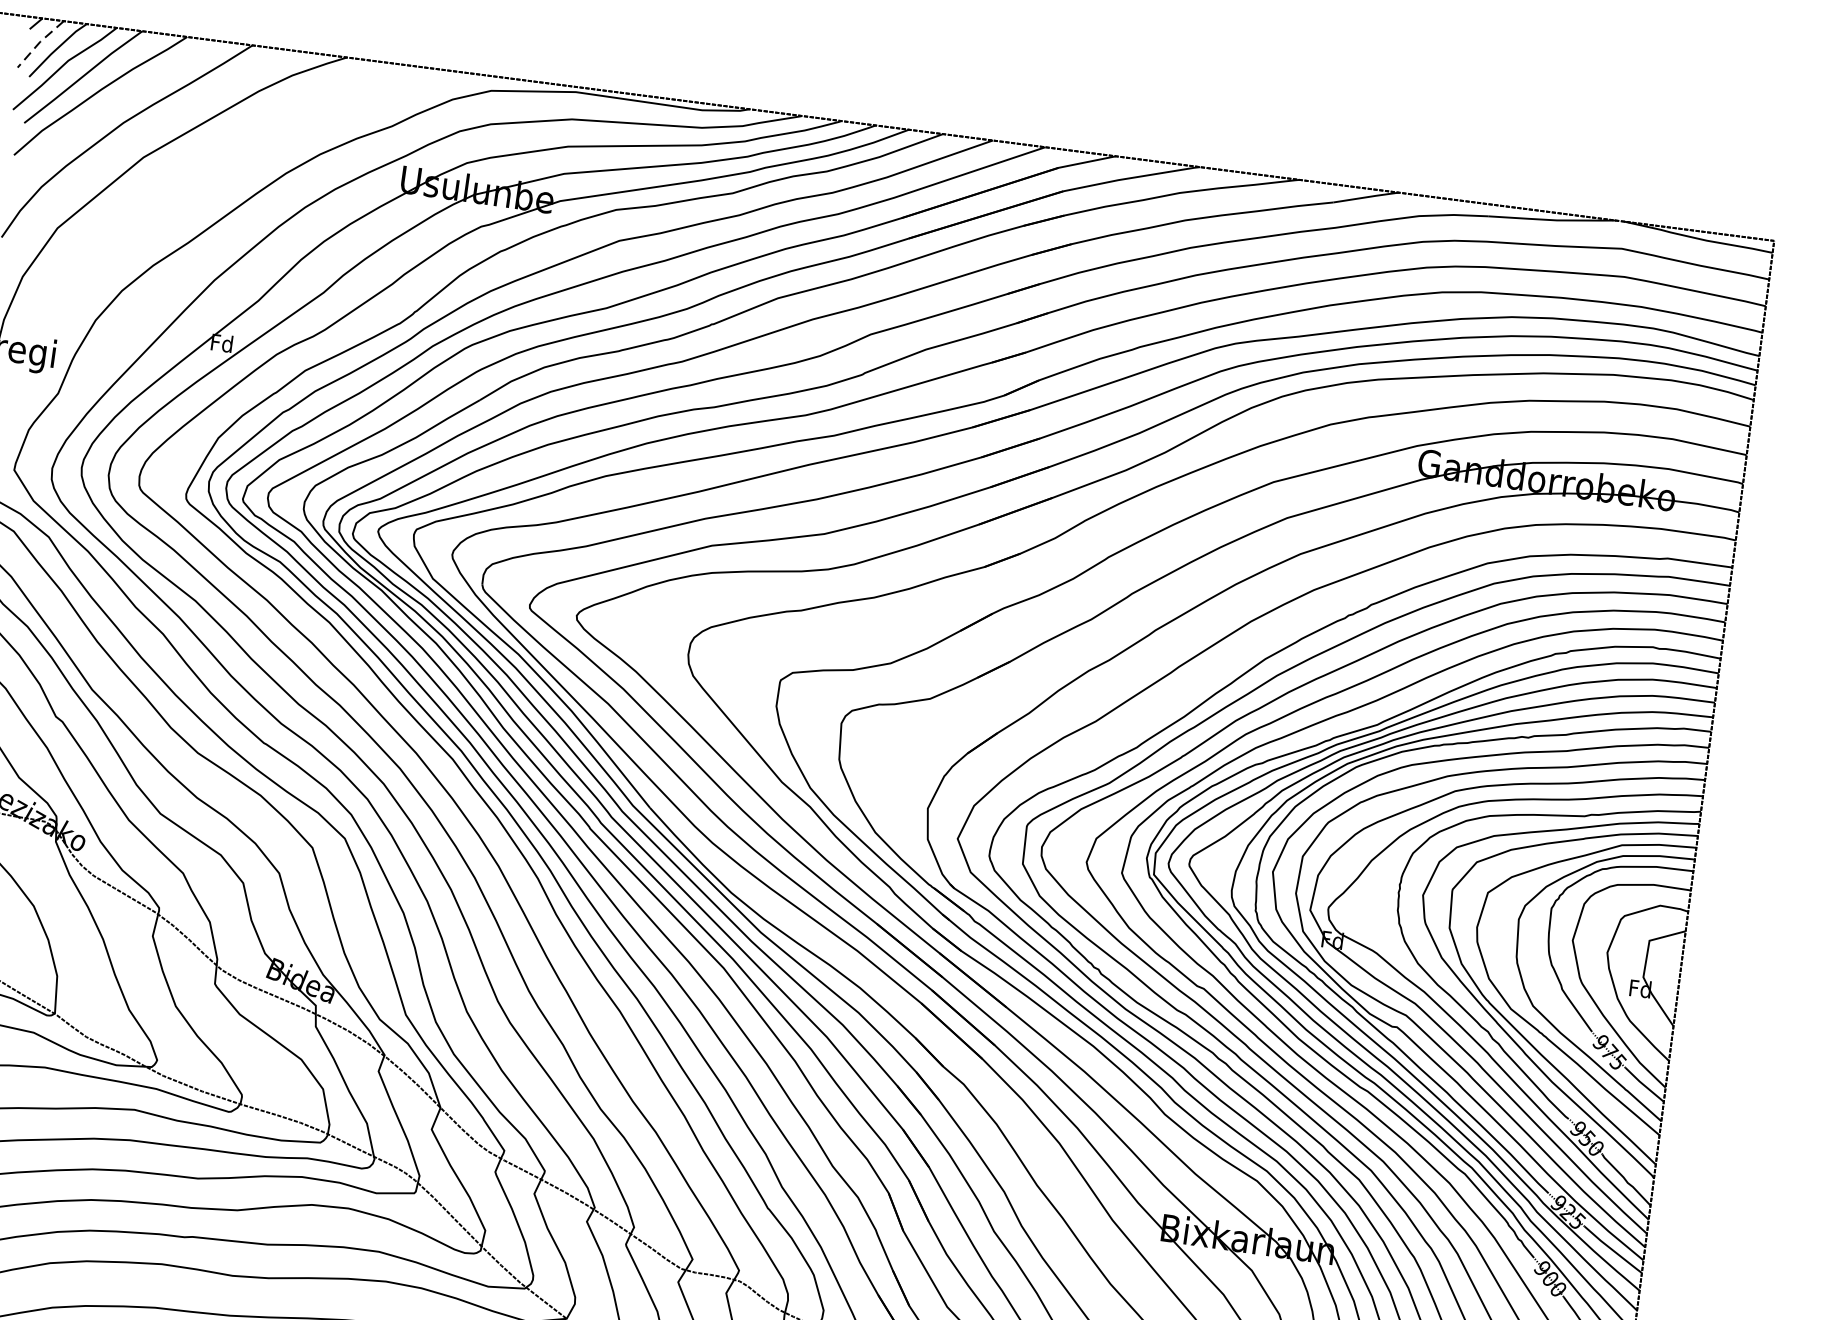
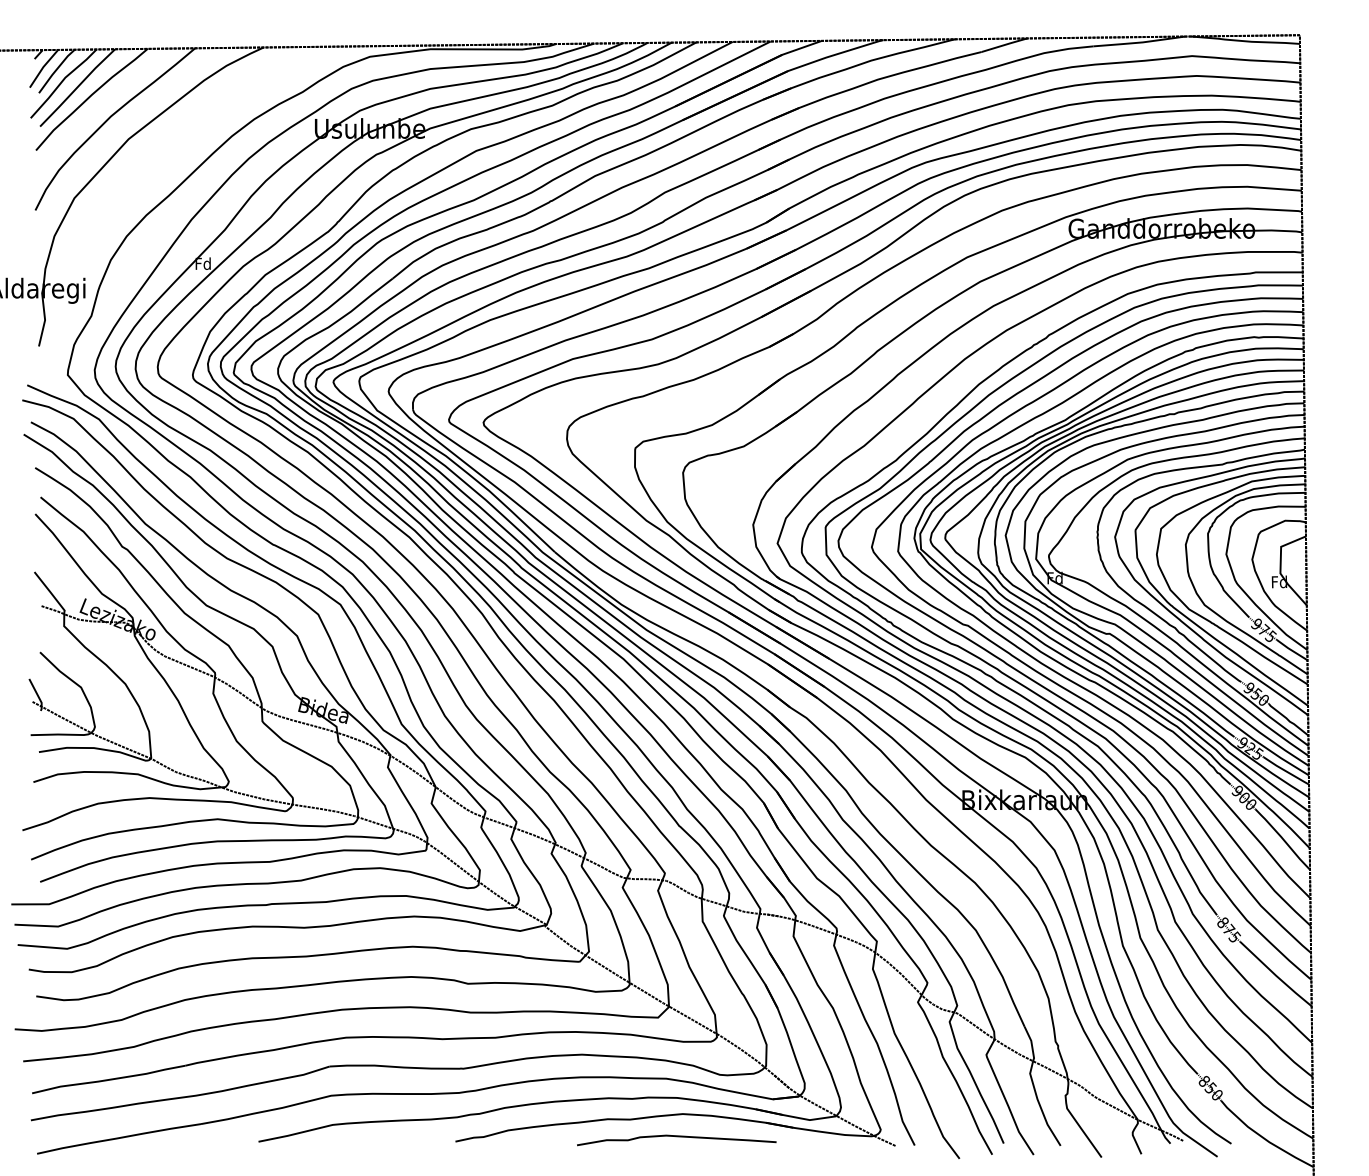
line: (38, 42) -> (42, 67), dashed -> solid

